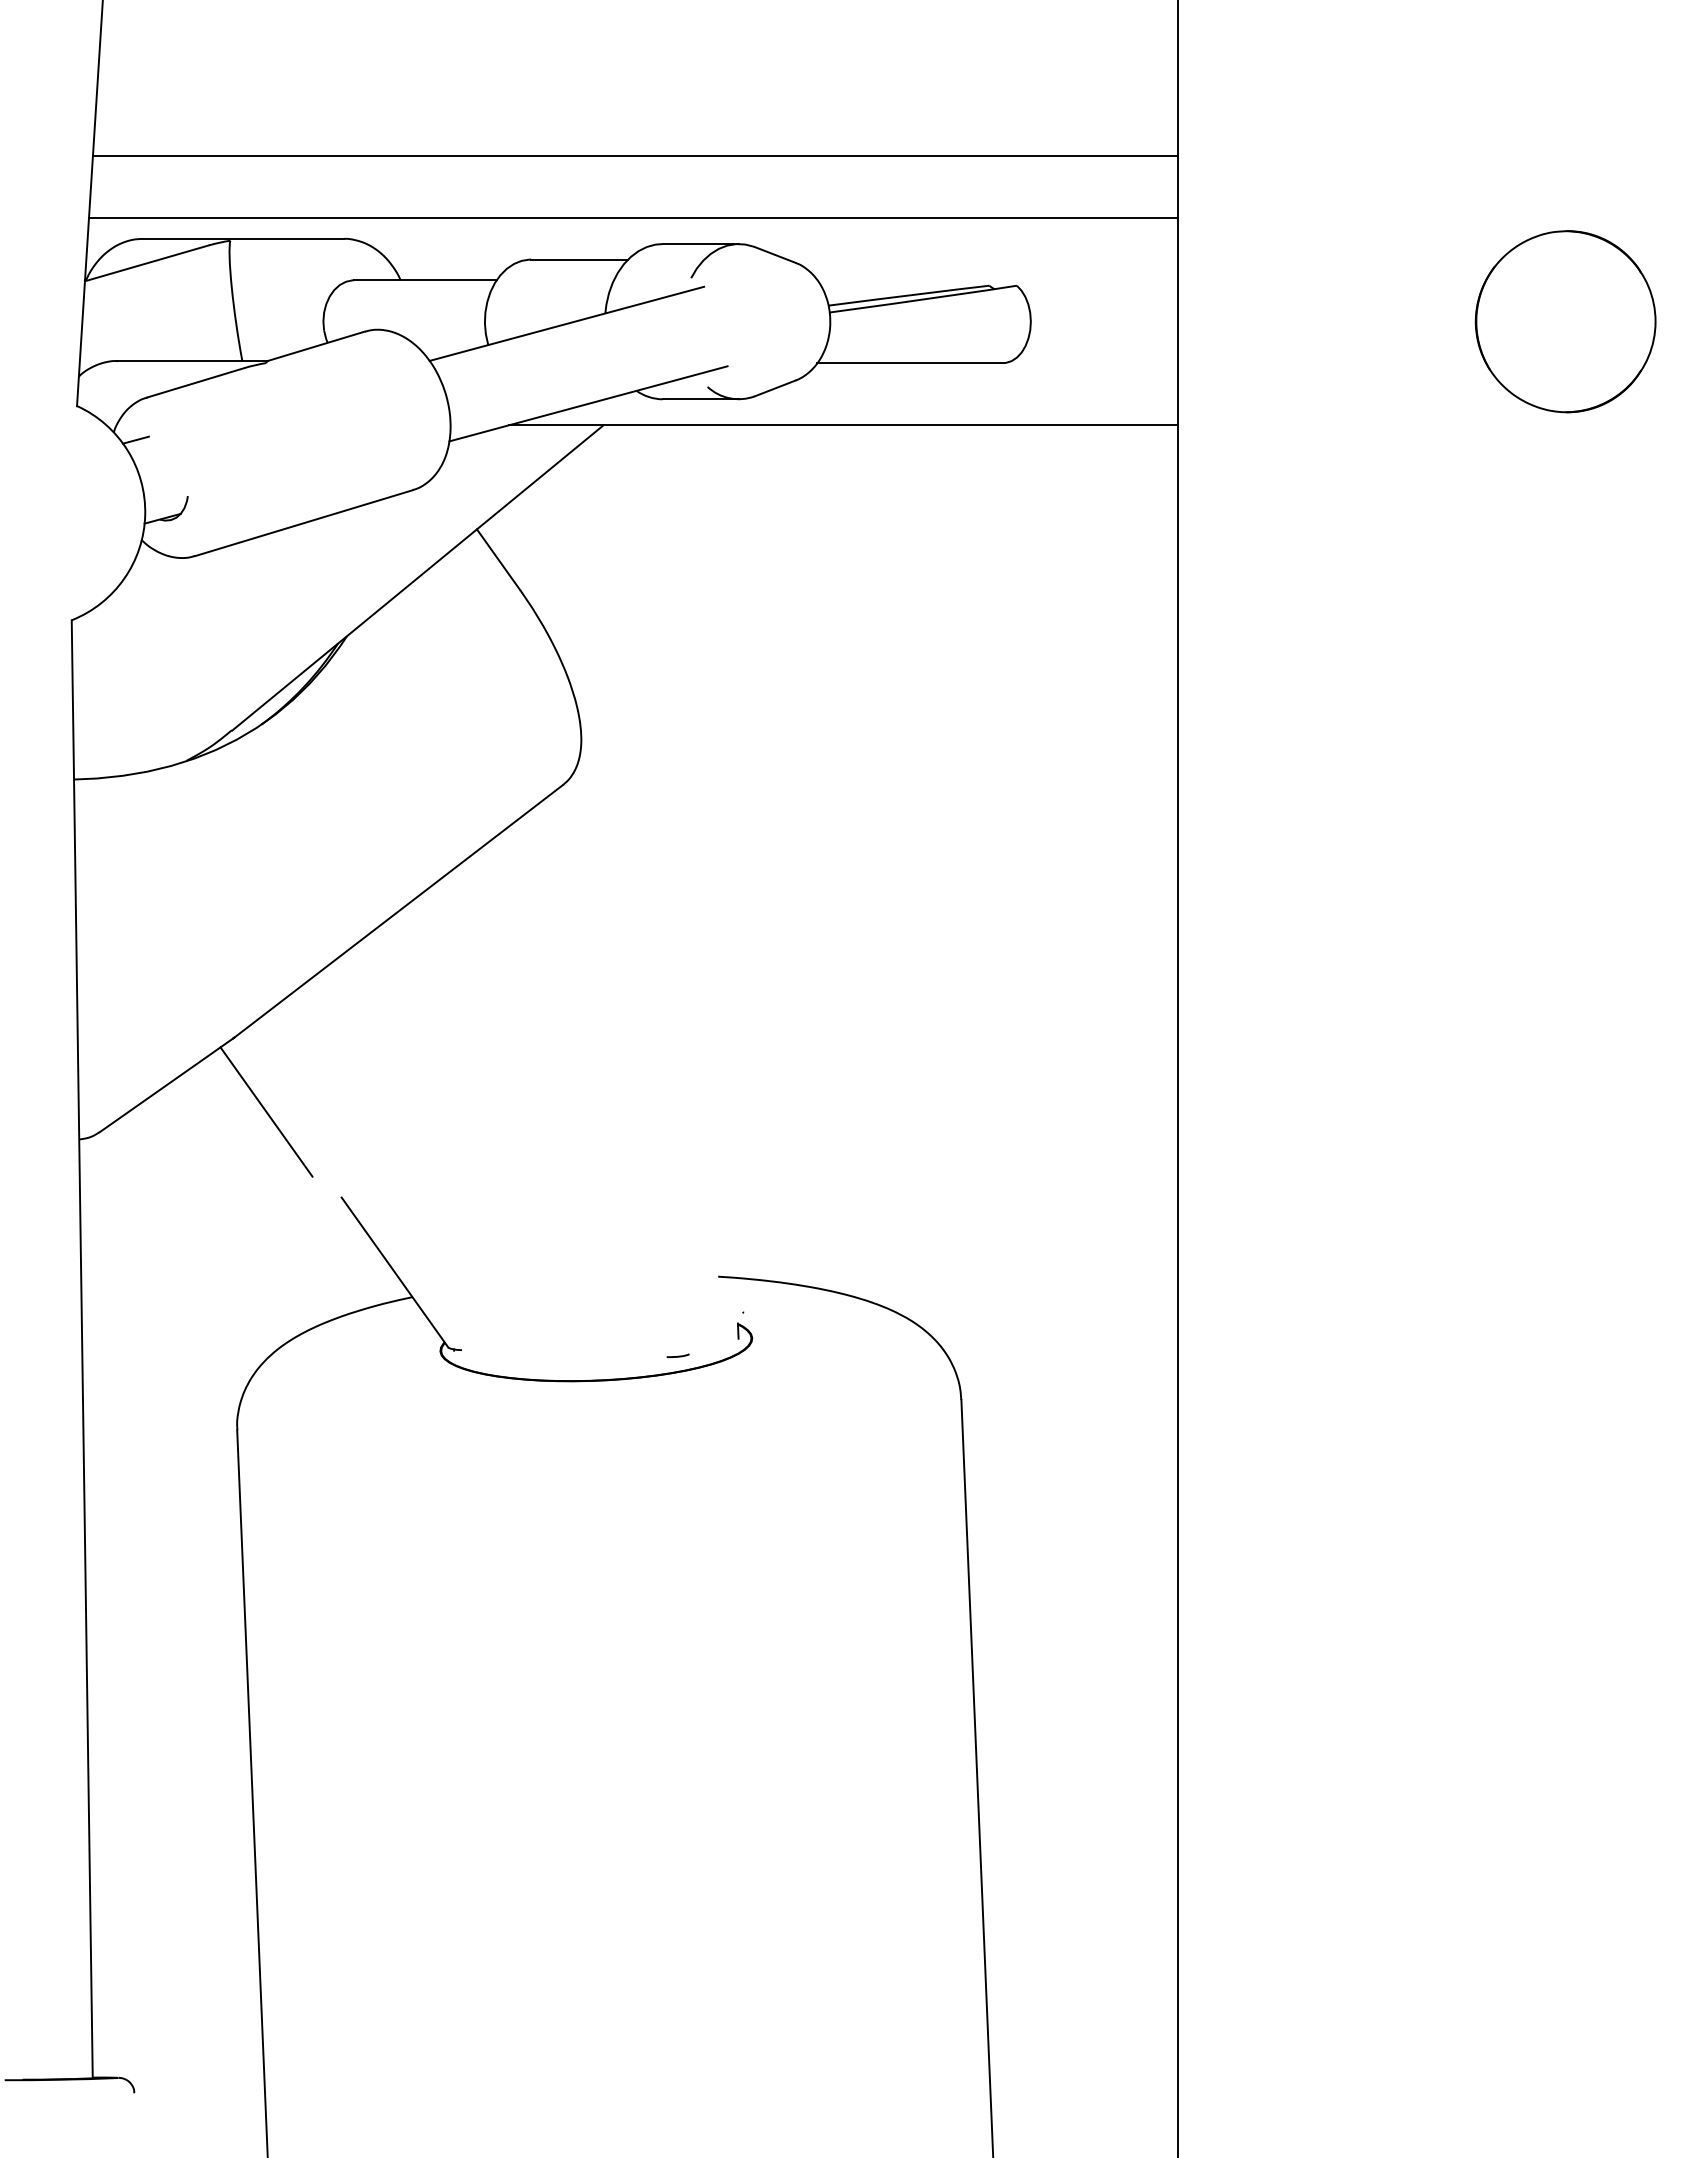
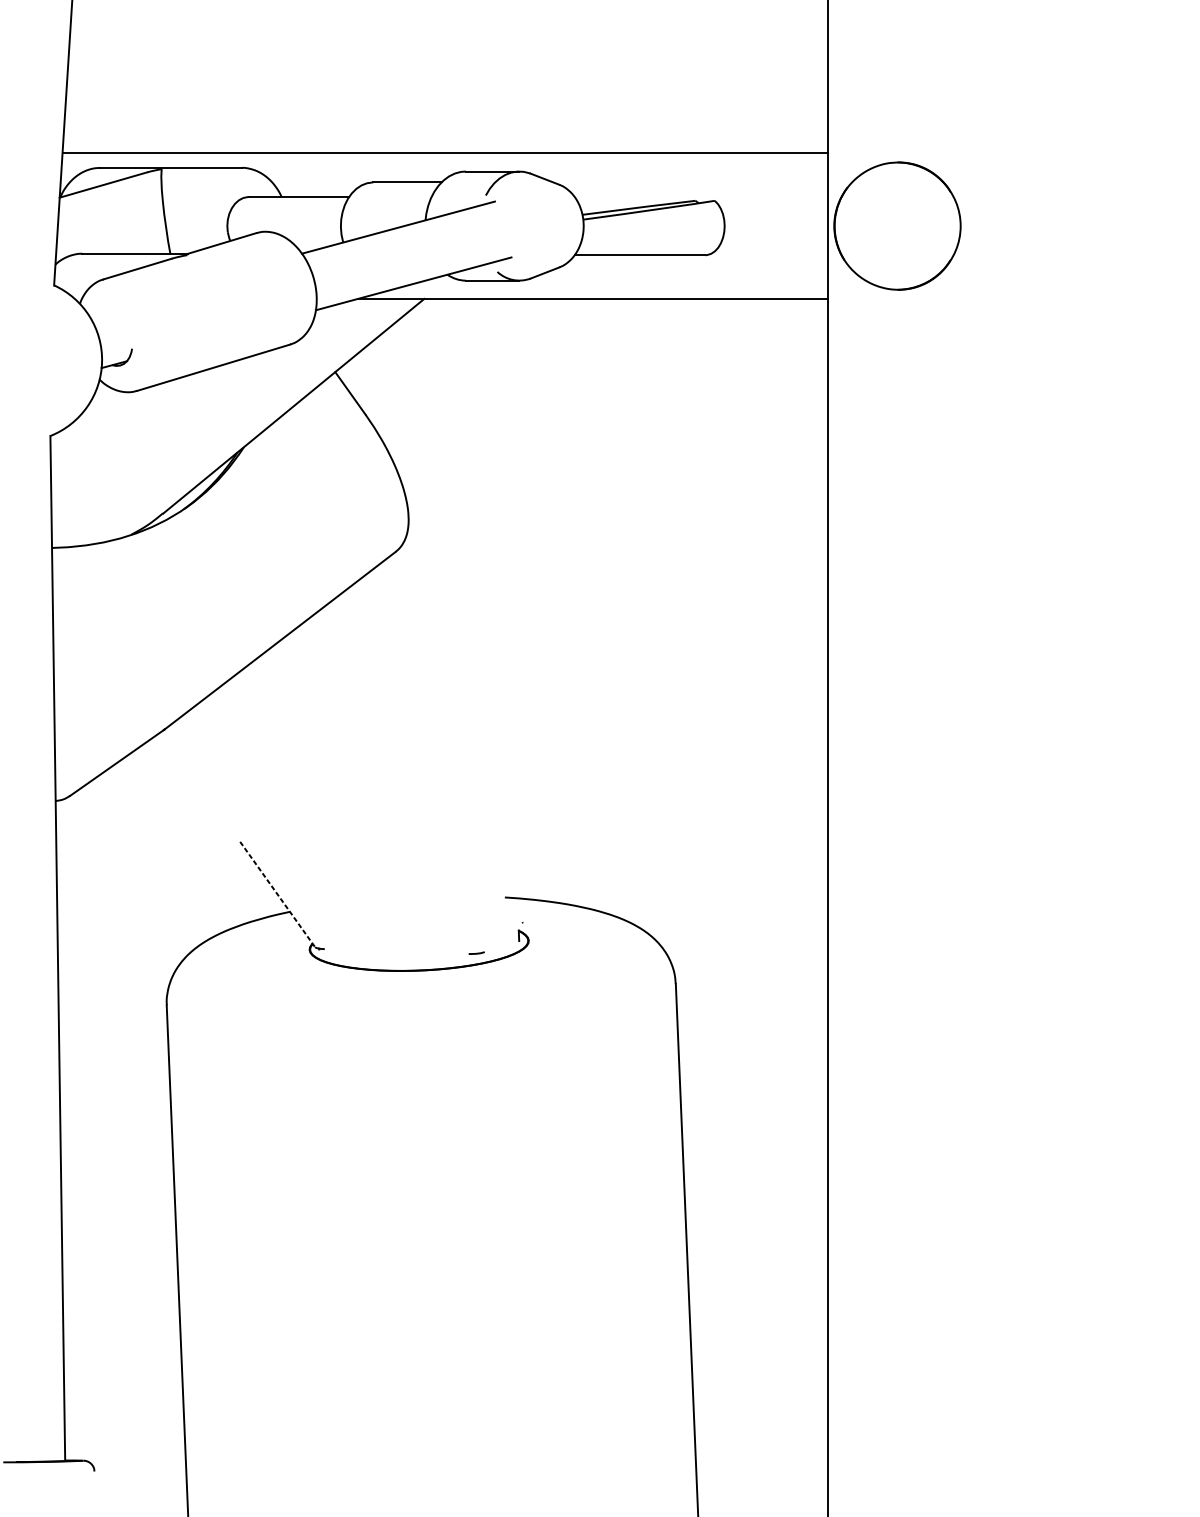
line: (635, 156) -> (446, 109), removed
part: (1565, 321) -> (897, 225), moved
line: (135, 439) -> (95, 308), removed
line: (266, 1111) -> (187, 781), removed
line: (394, 1272) -> (277, 894), solid -> dashed

